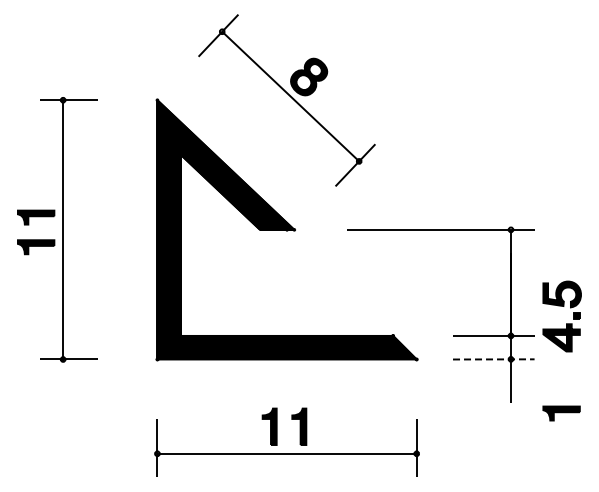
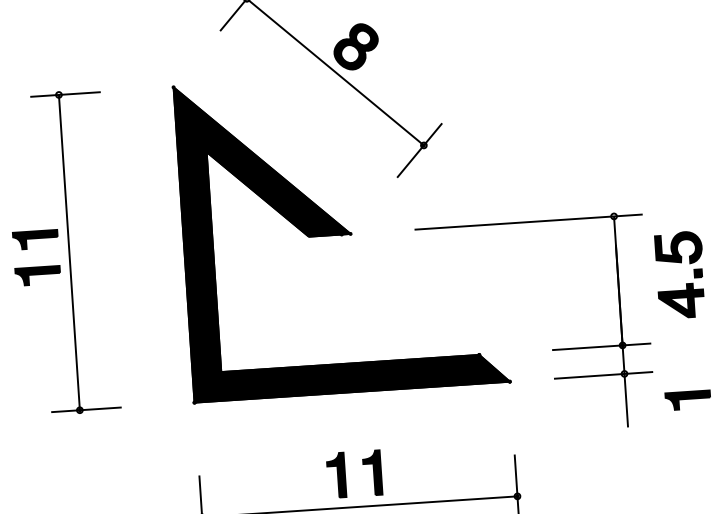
part: (566, 323) -> (686, 283), moved
line: (493, 359) -> (603, 375), dashed -> solid
part: (561, 413) -> (687, 400), moved

